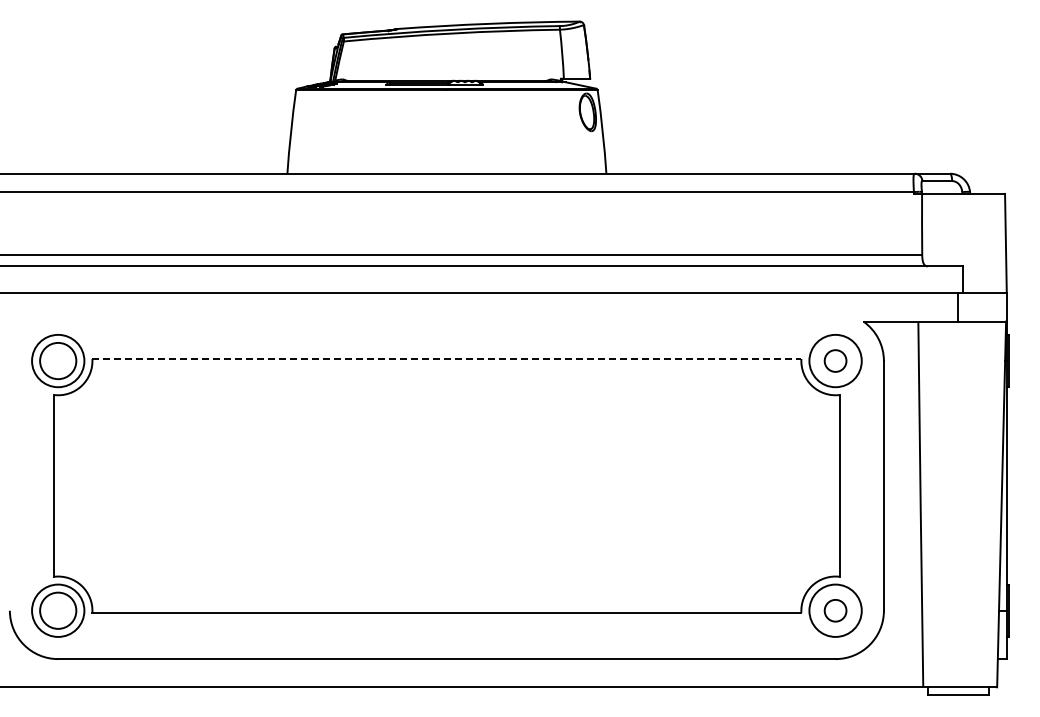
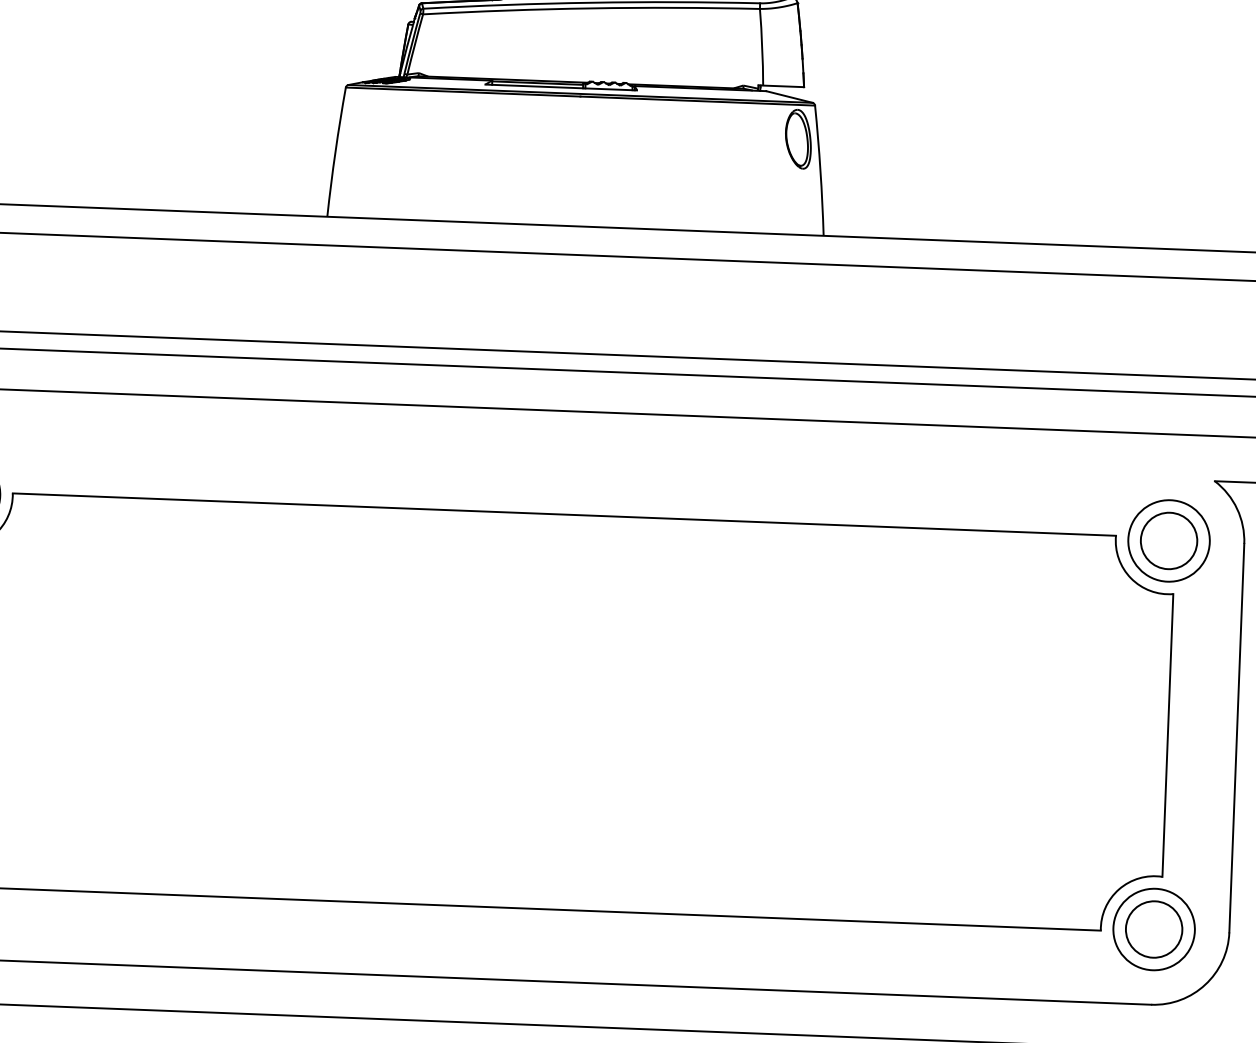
line: (446, 359) -> (563, 515), dashed -> solid
circle: (835, 360) -> (1168, 540), size x1.67
circle: (835, 610) -> (1154, 929), size x1.67

